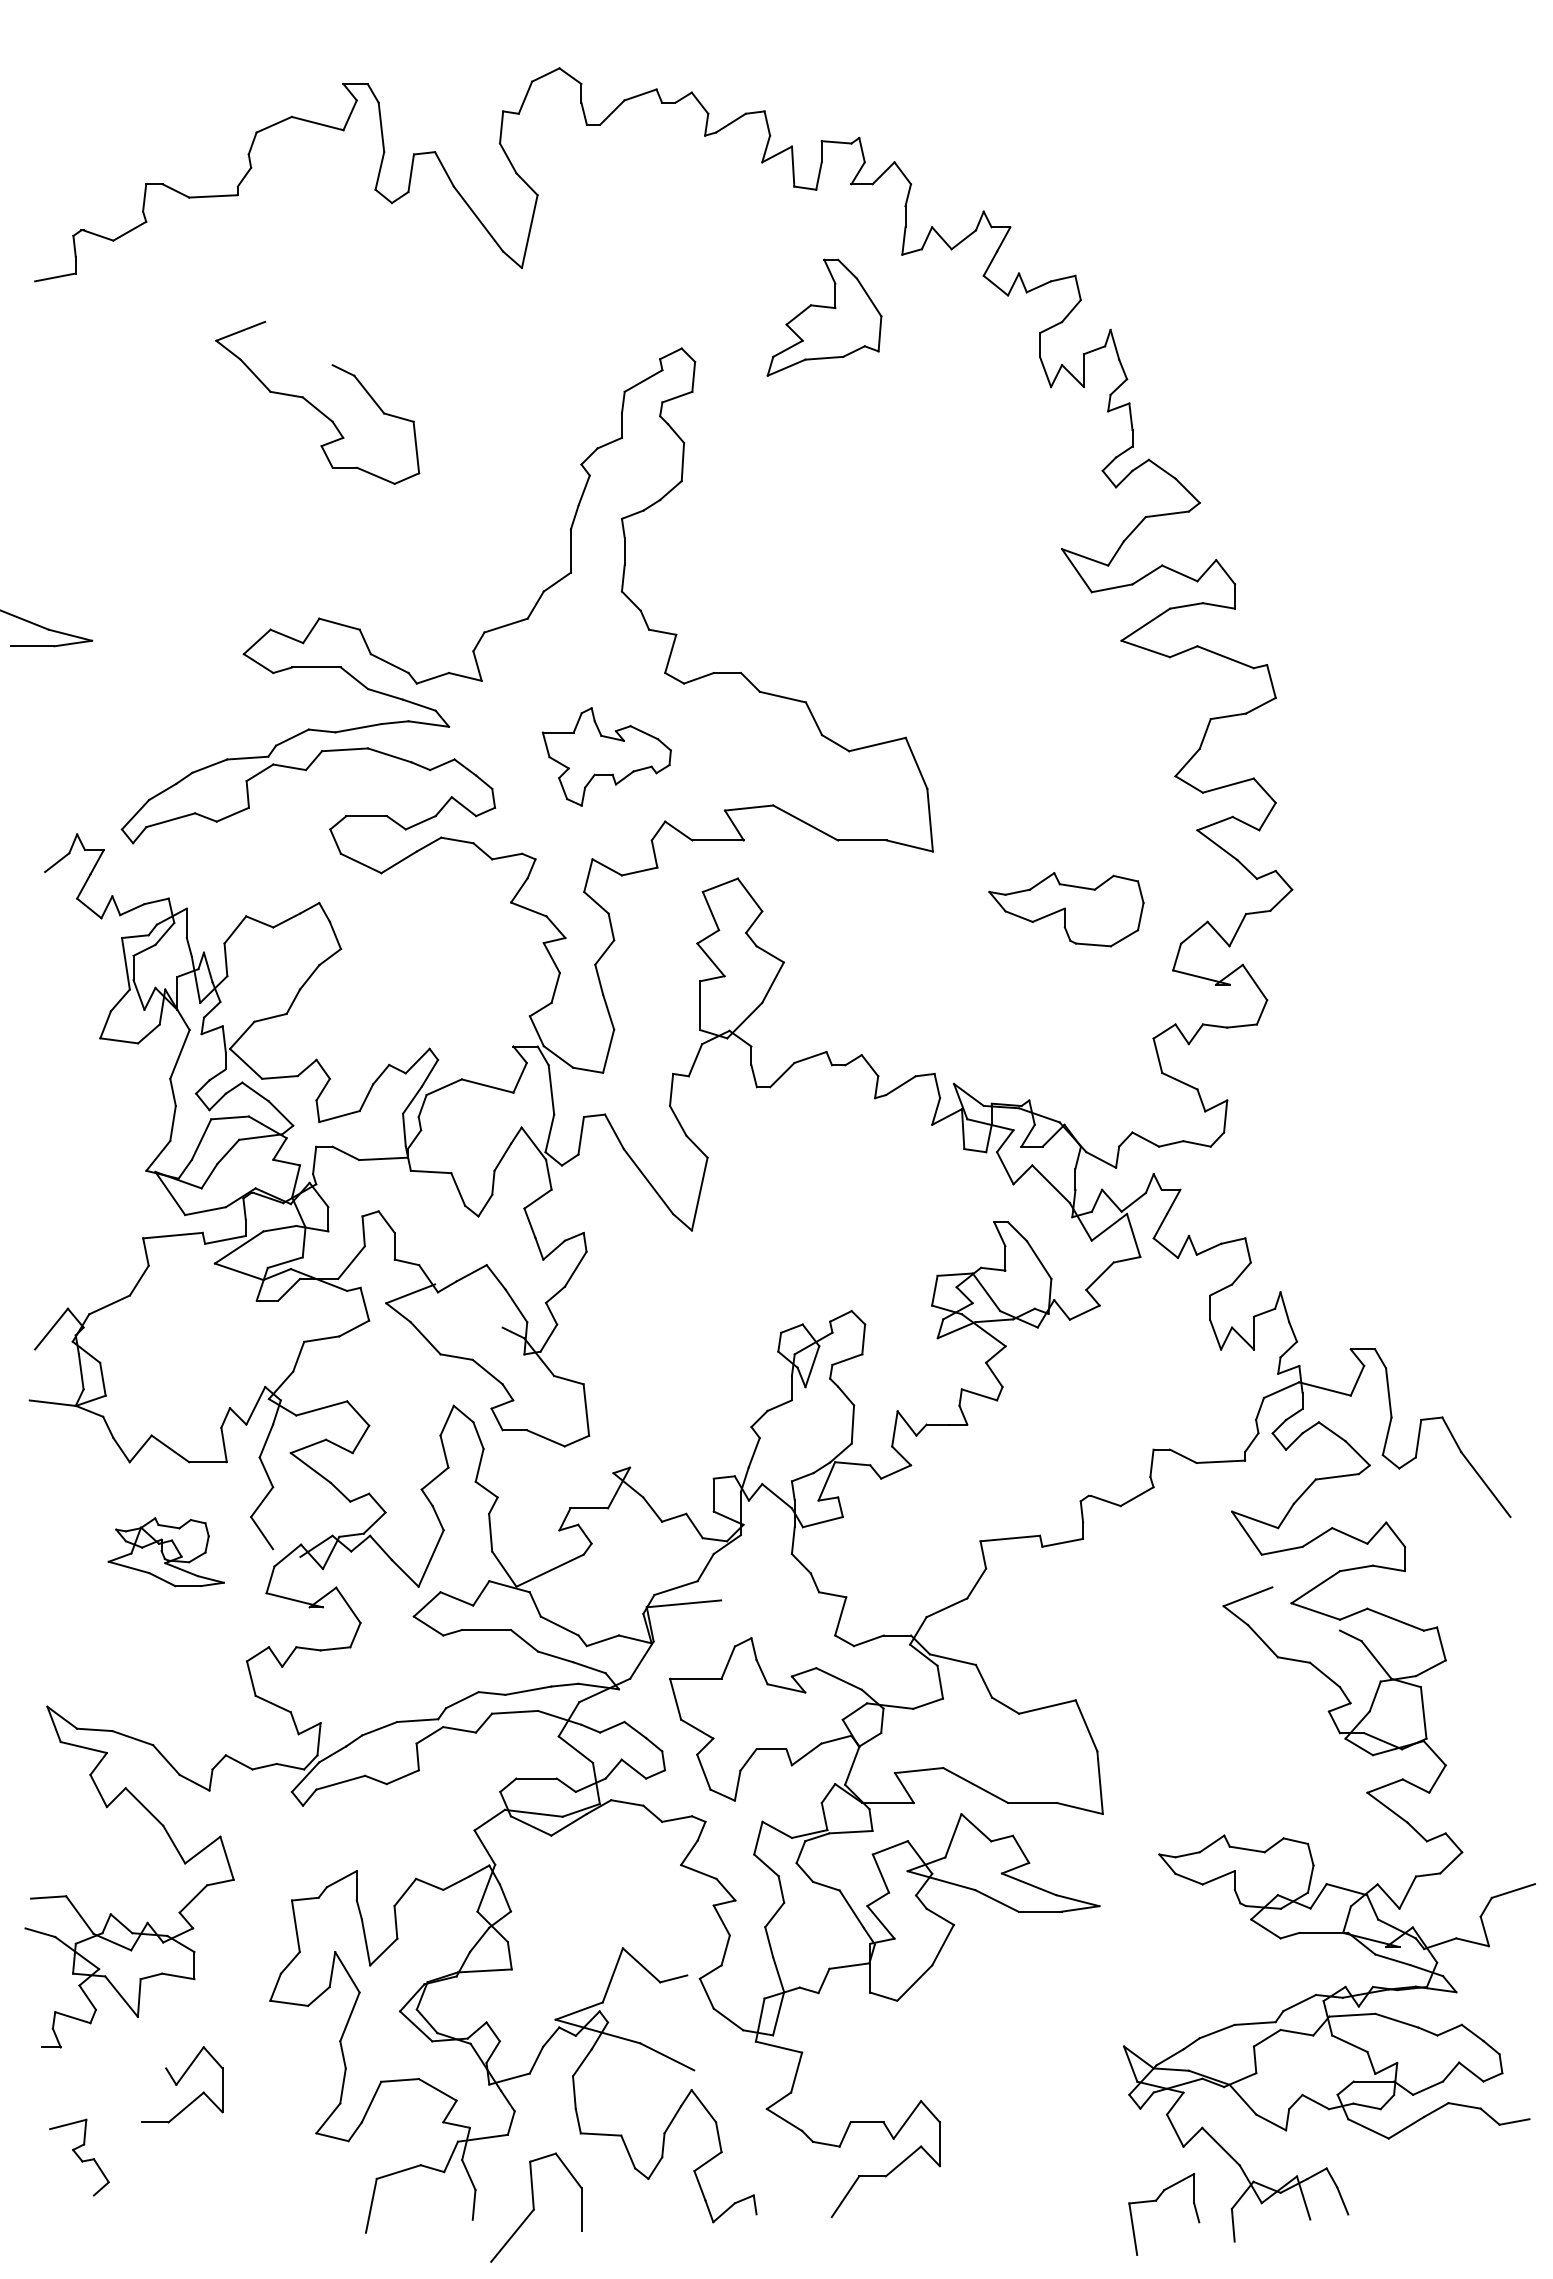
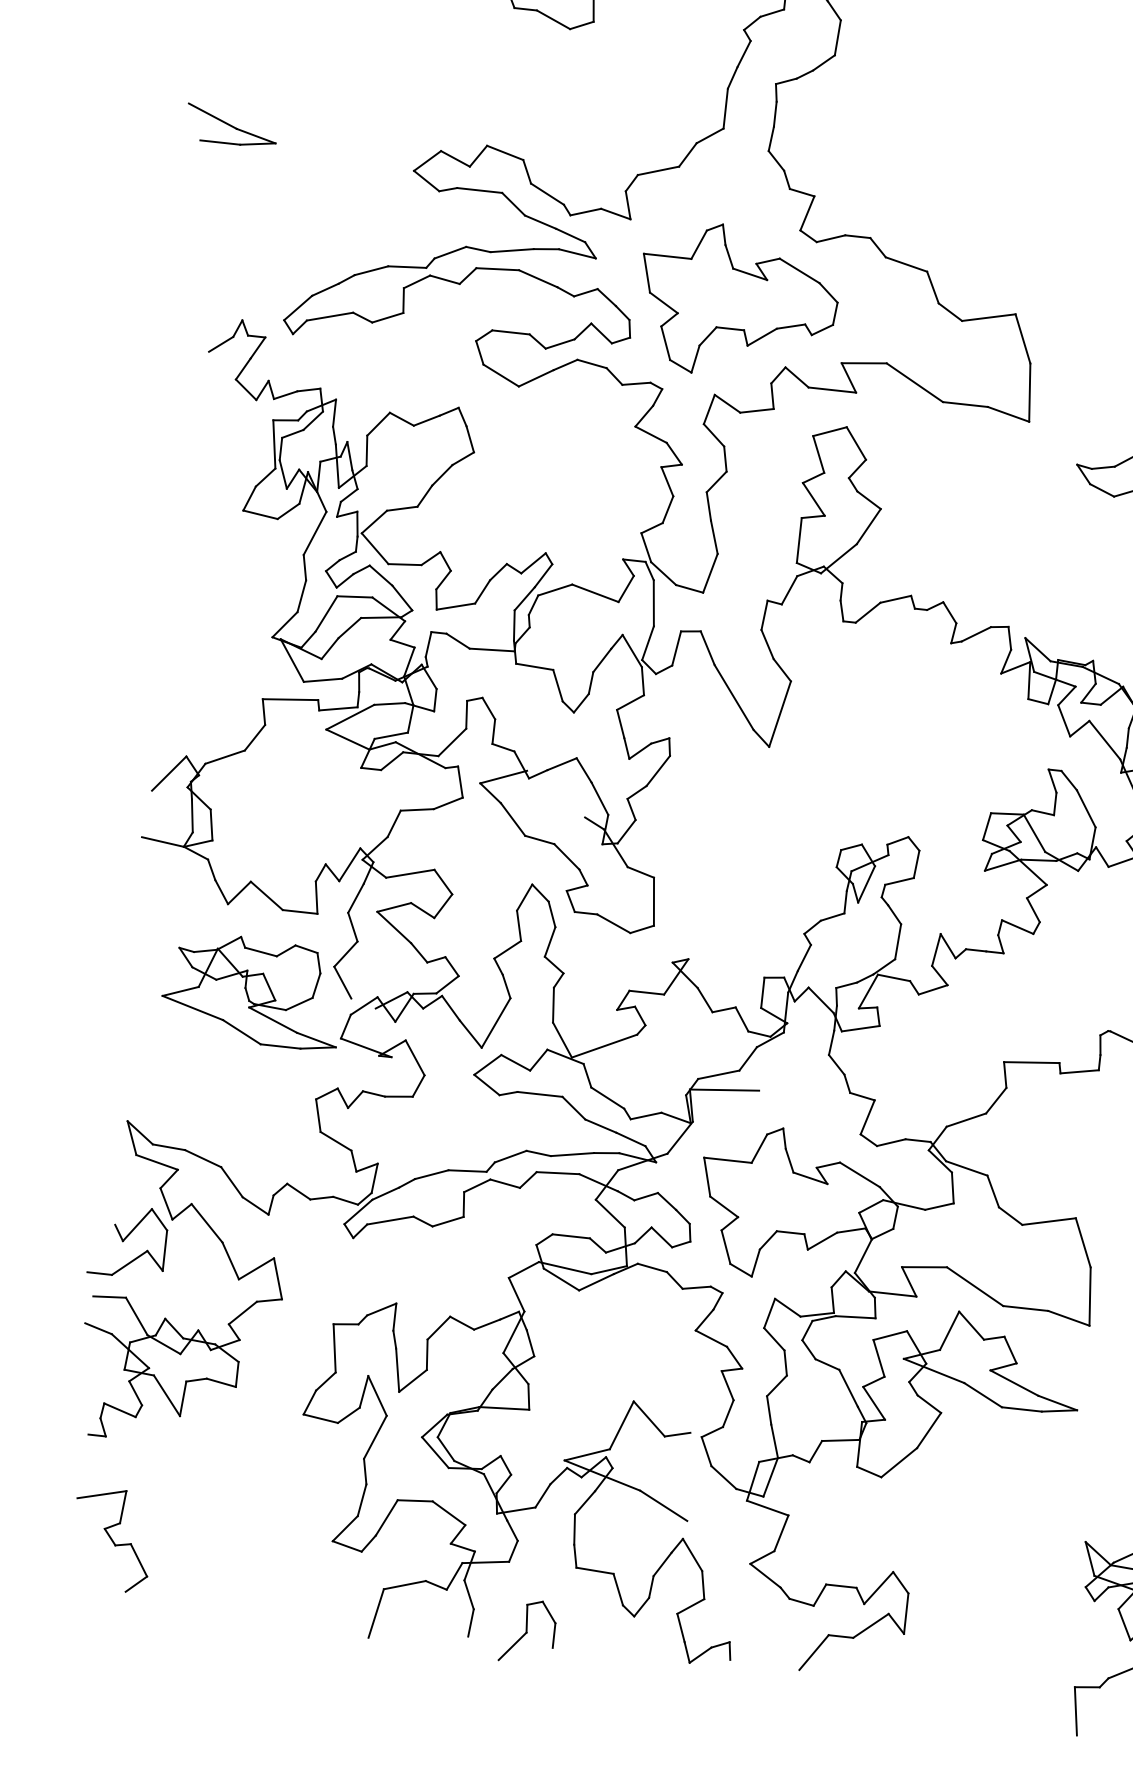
part: (606, 756) -> (737, 301), size x1.67
part: (166, 1551) -> (252, 990), size x1.67
part: (182, 2084) -> (128, 1241), moved
part: (79, 2157) -> (112, 1539), size x1.43
part: (536, 2207) -> (528, 1631), size x0.62

